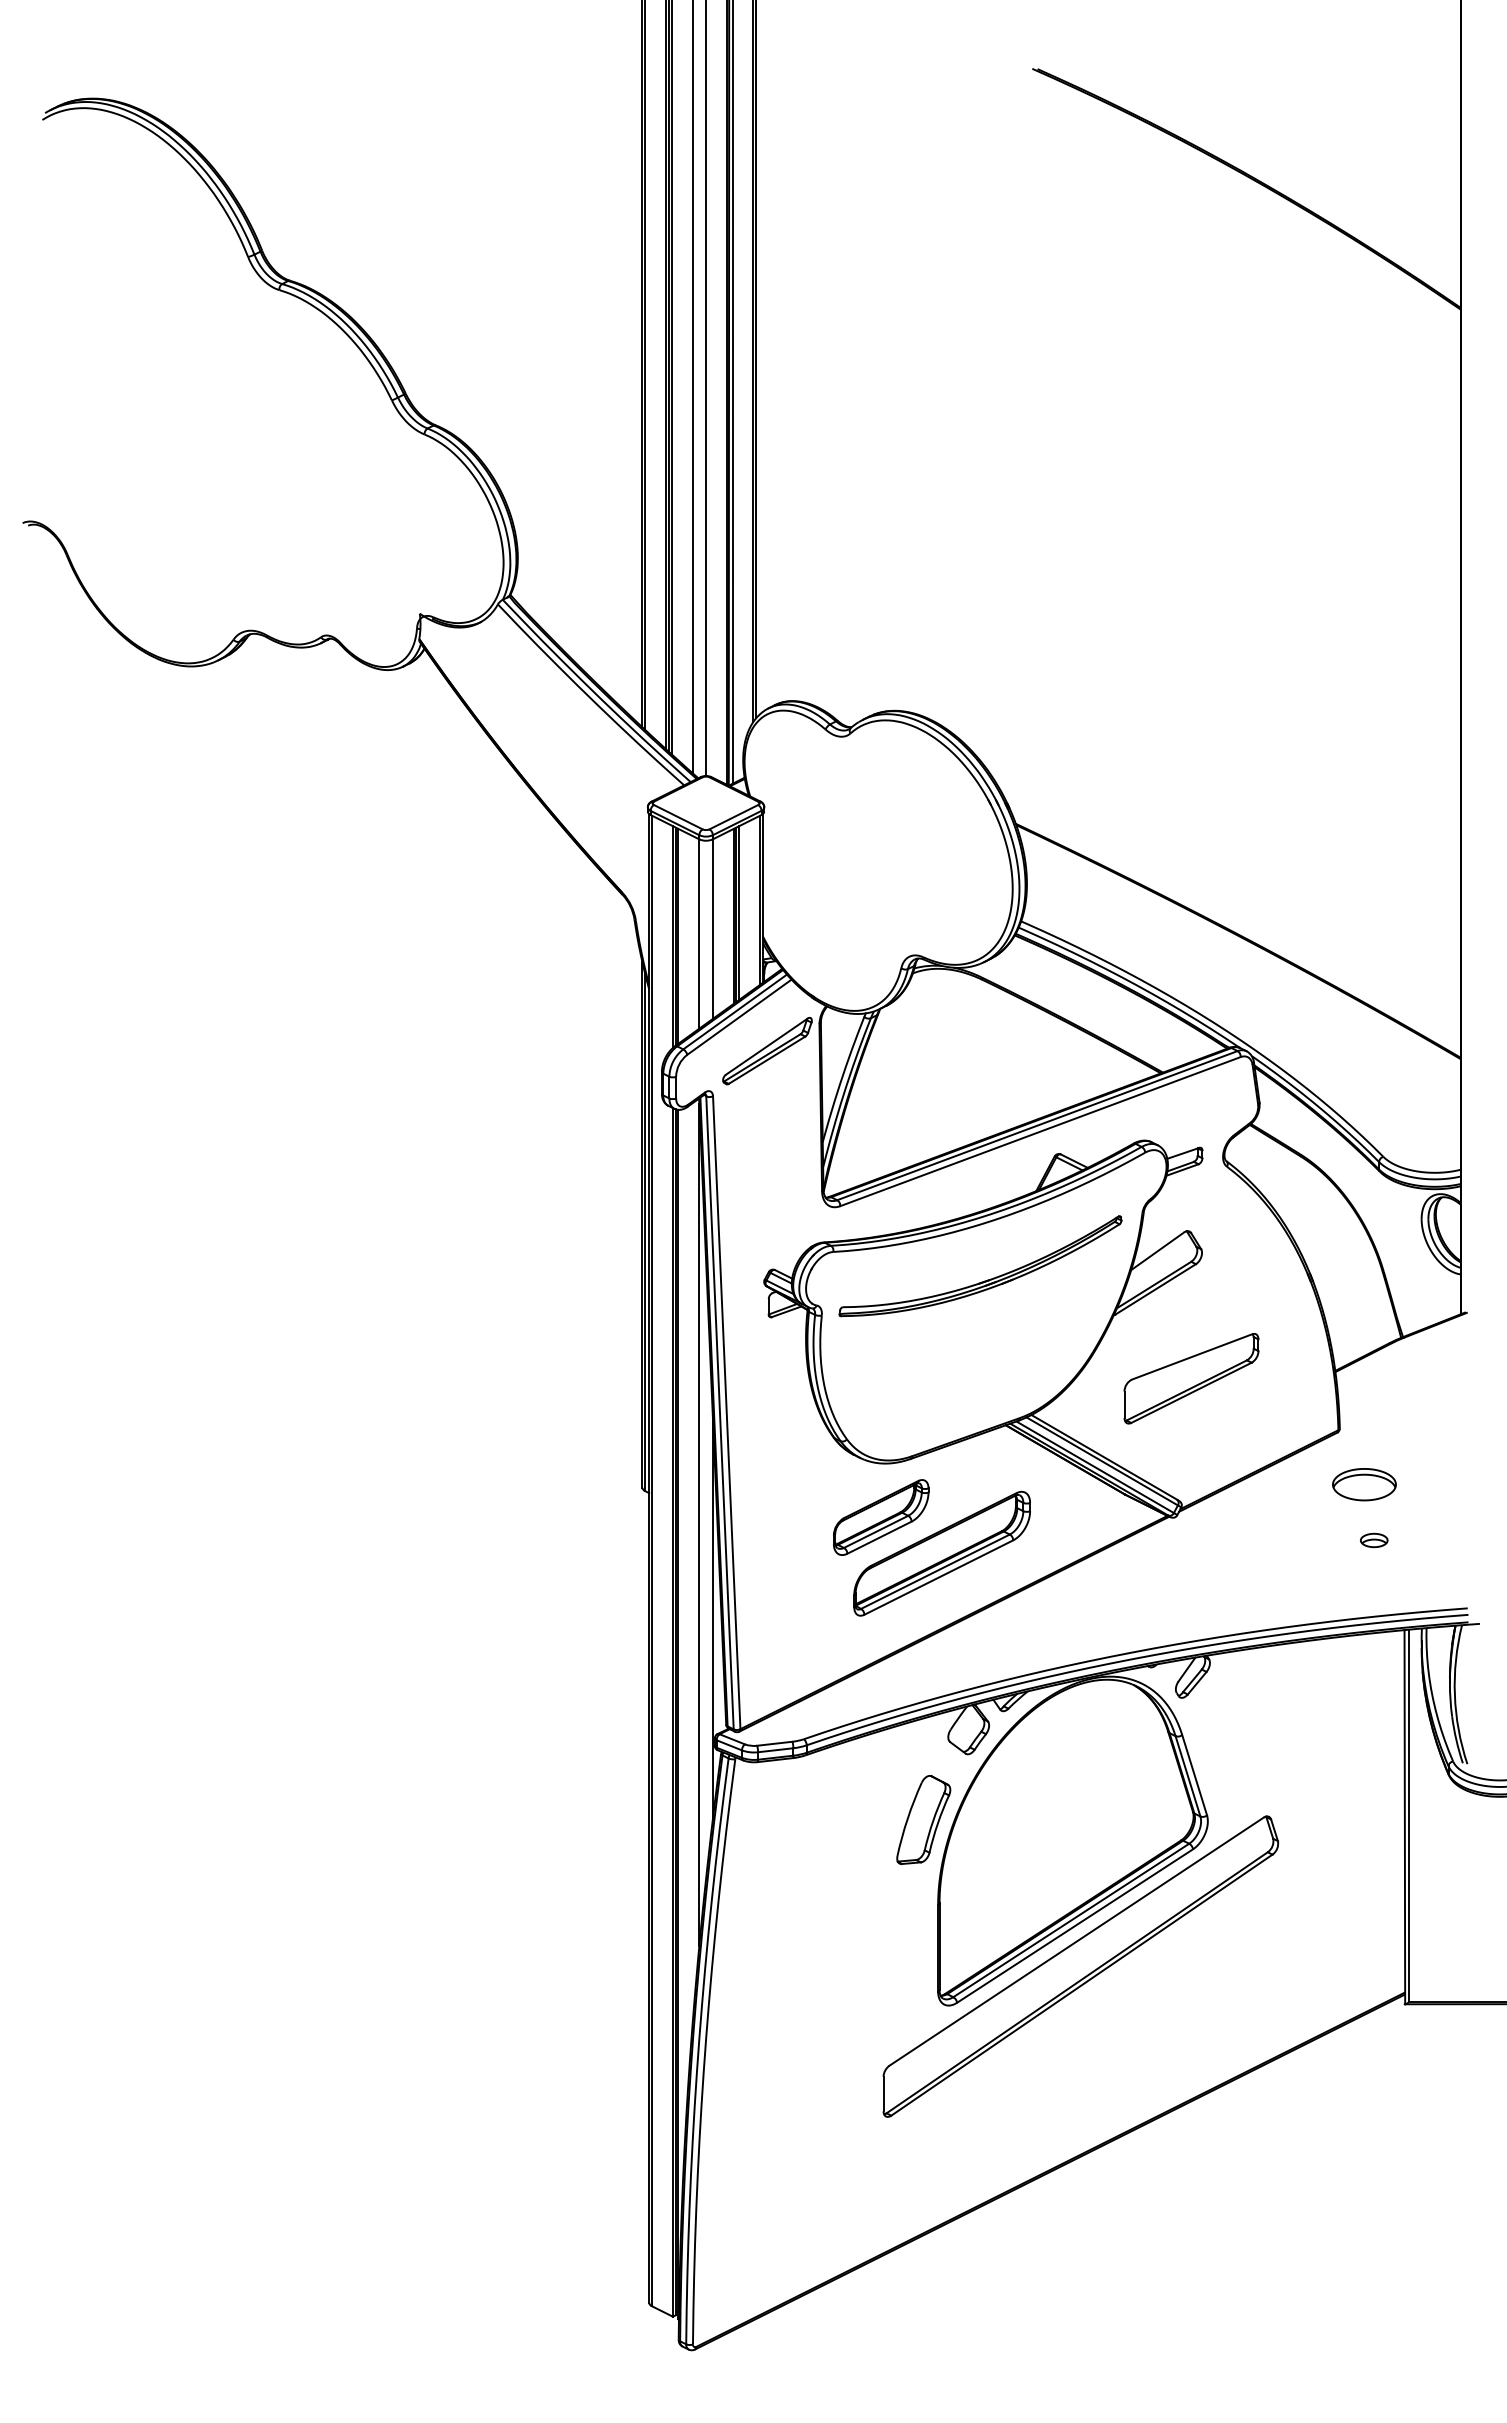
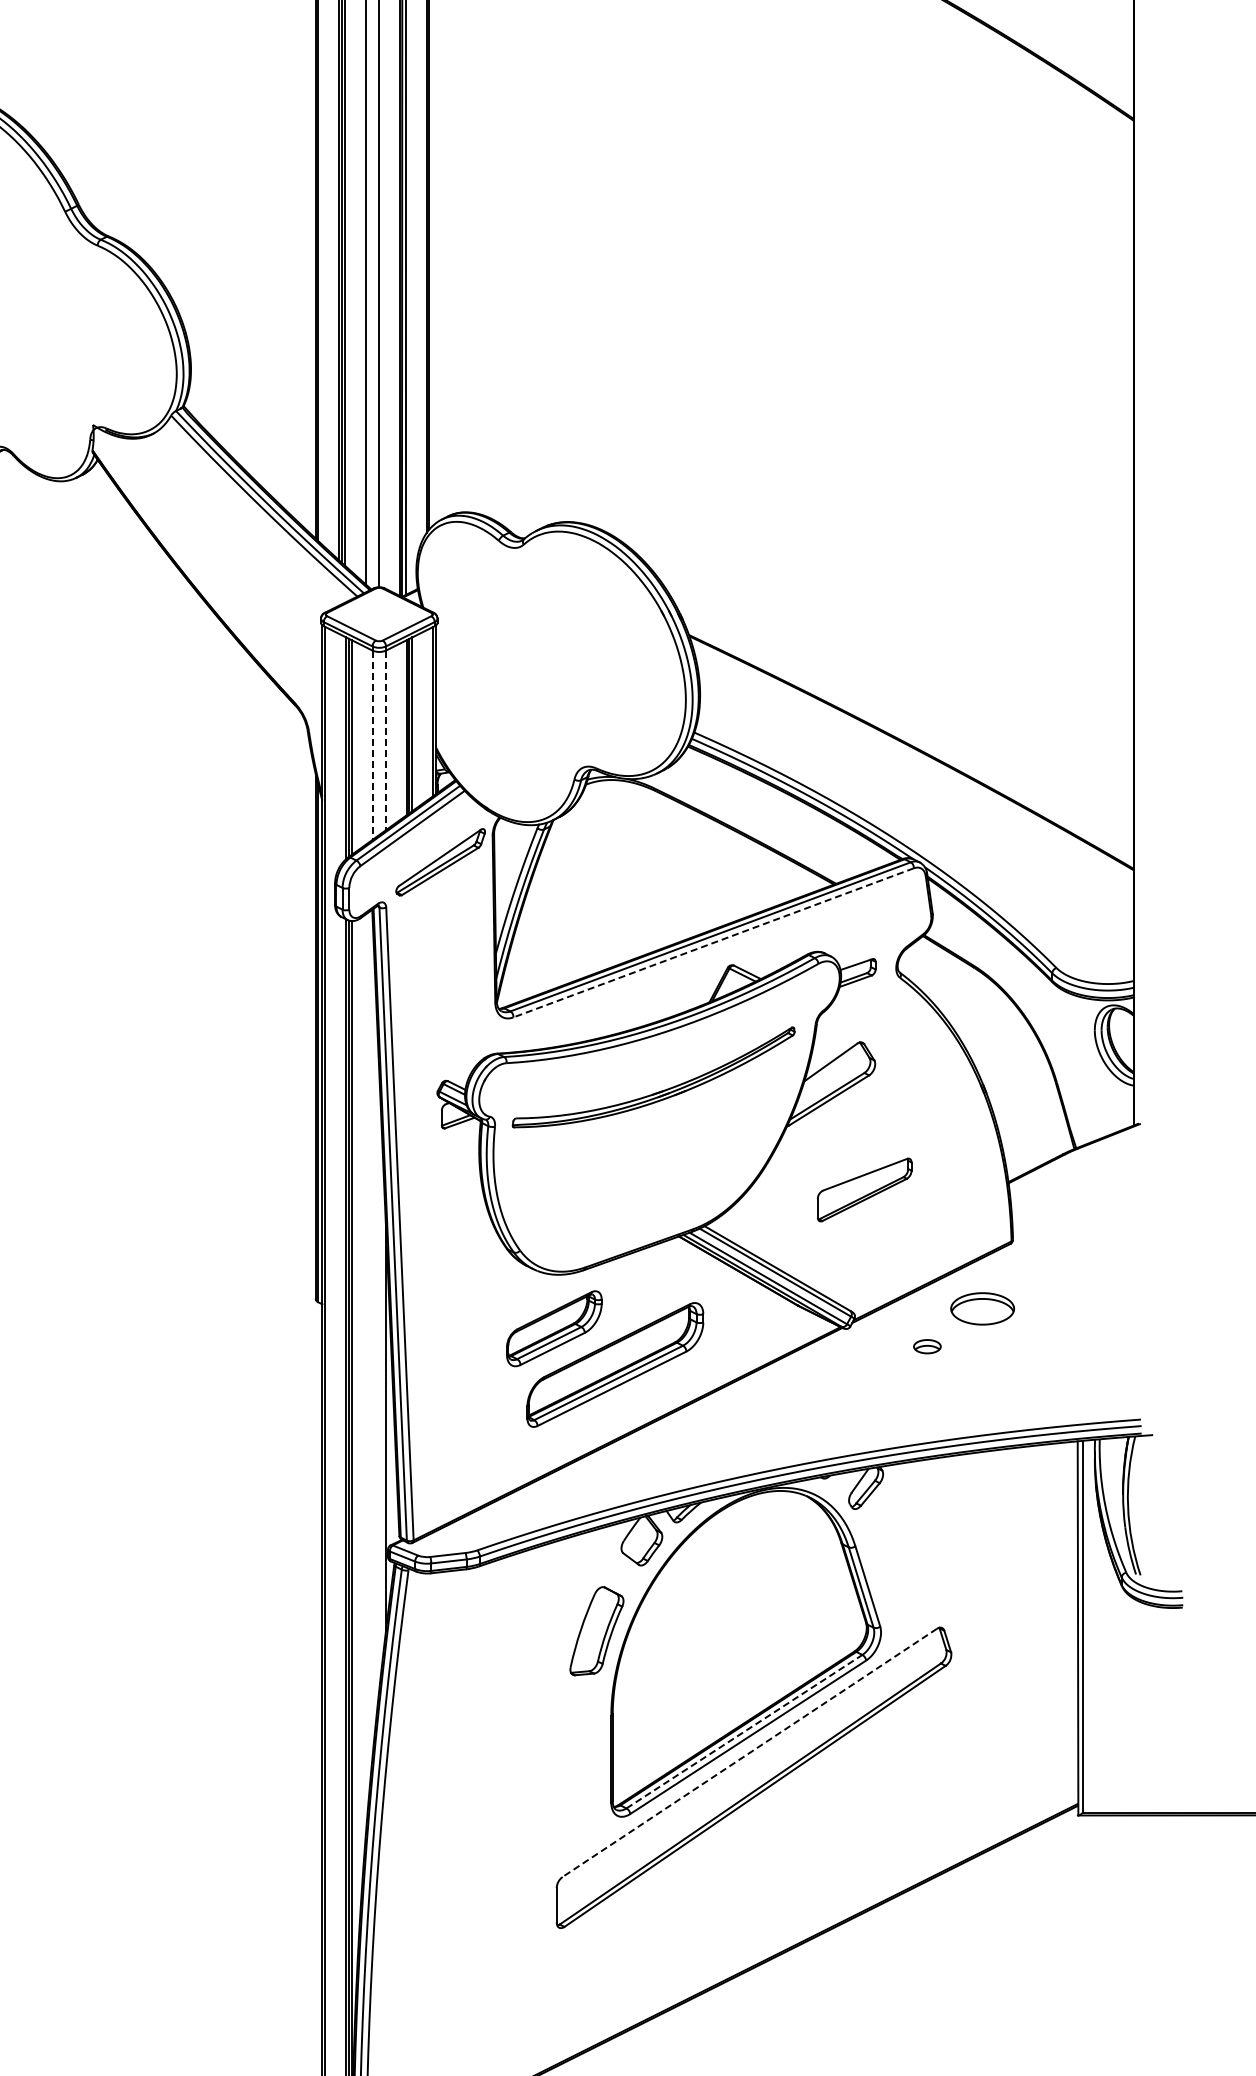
line: (712, 929) -> (385, 740), solid -> dashed
line: (699, 934) -> (372, 745), solid -> dashed
line: (1040, 1131) -> (713, 942), solid -> dashed
part: (1191, 1378) -> (864, 1189), size x0.7
part: (1364, 1484) -> (982, 1308), moved
line: (699, 1525) -> (372, 1336), removed
part: (1374, 1540) -> (927, 1346), moved
line: (1071, 1920) -> (744, 1731), solid -> dashed
line: (1076, 1941) -> (749, 1752), solid -> dashed

